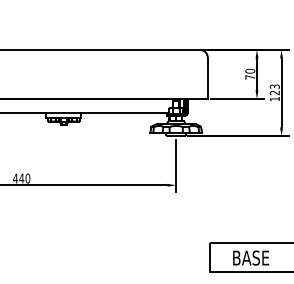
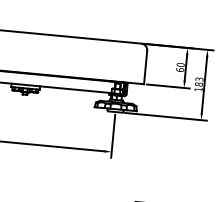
text: (250, 77) -> (180, 70), 70 -> 60
text: (274, 92) -> (198, 84), 123 -> 183

